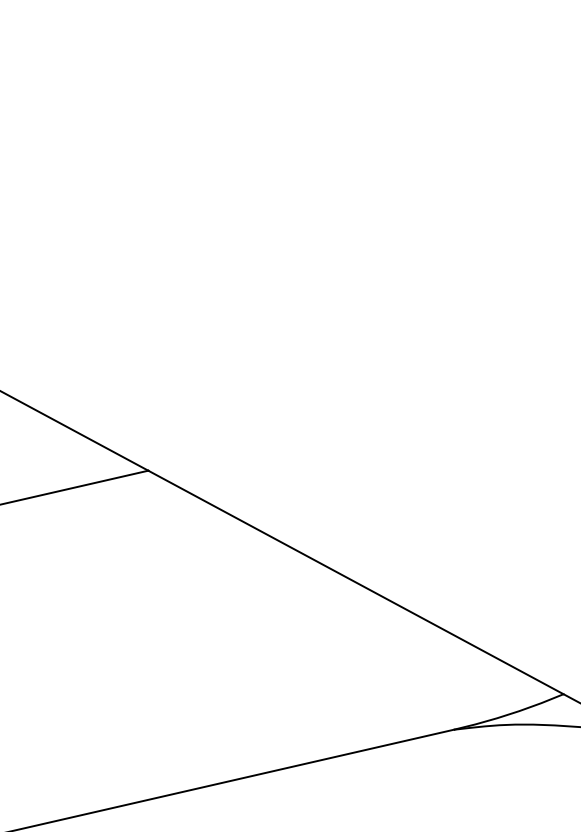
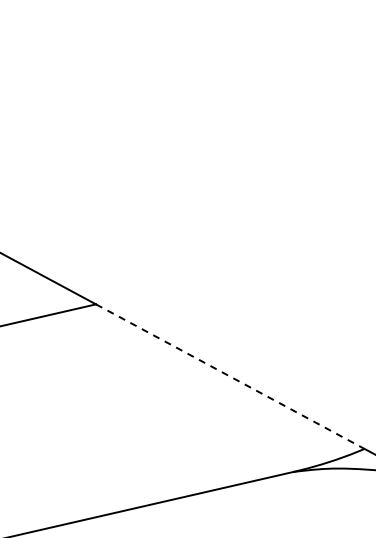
line: (356, 582) -> (230, 376), solid -> dashed

